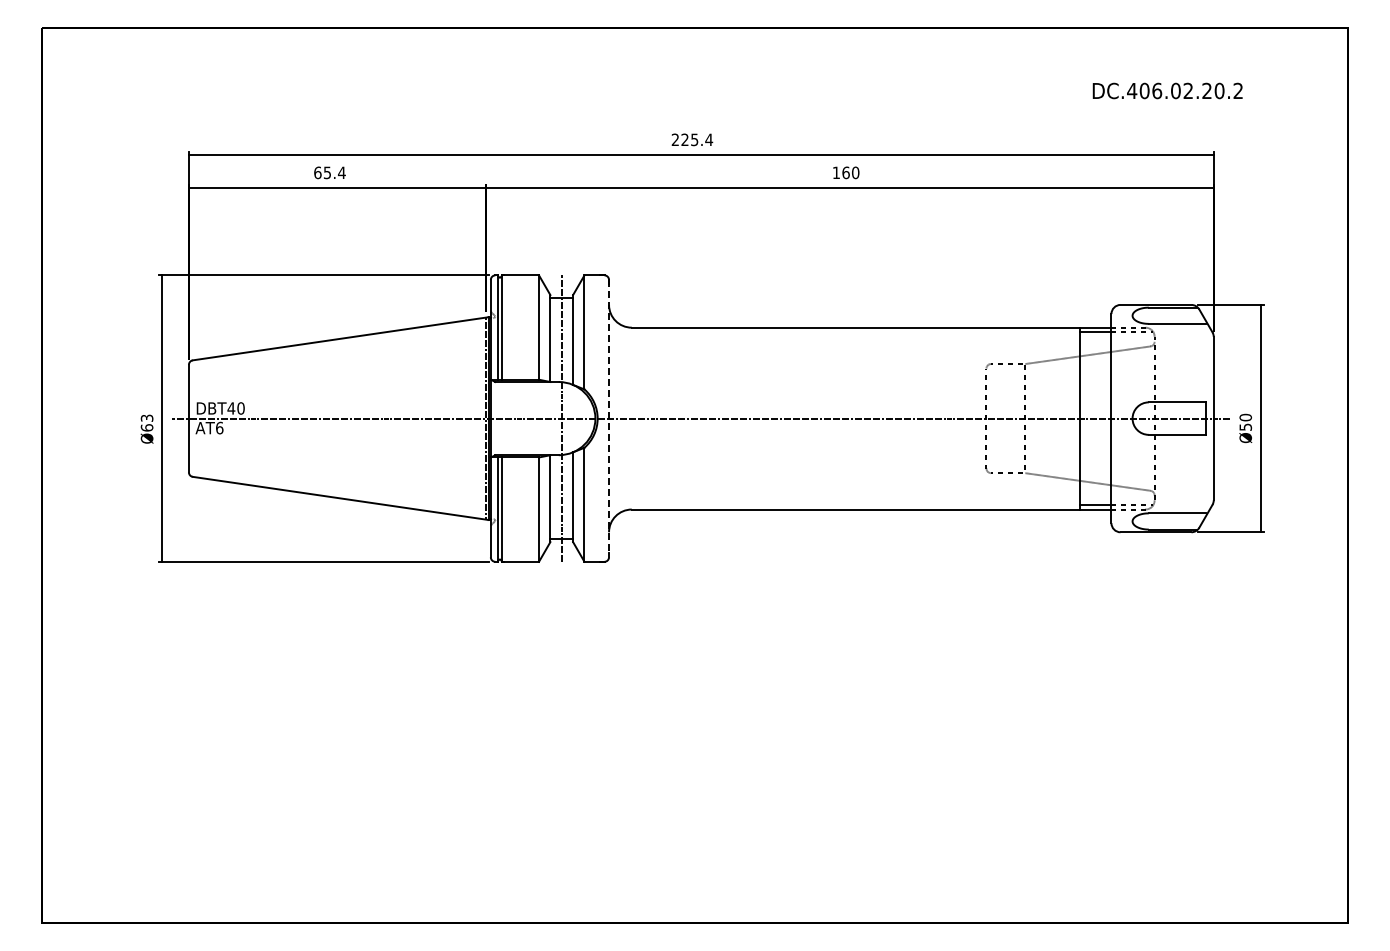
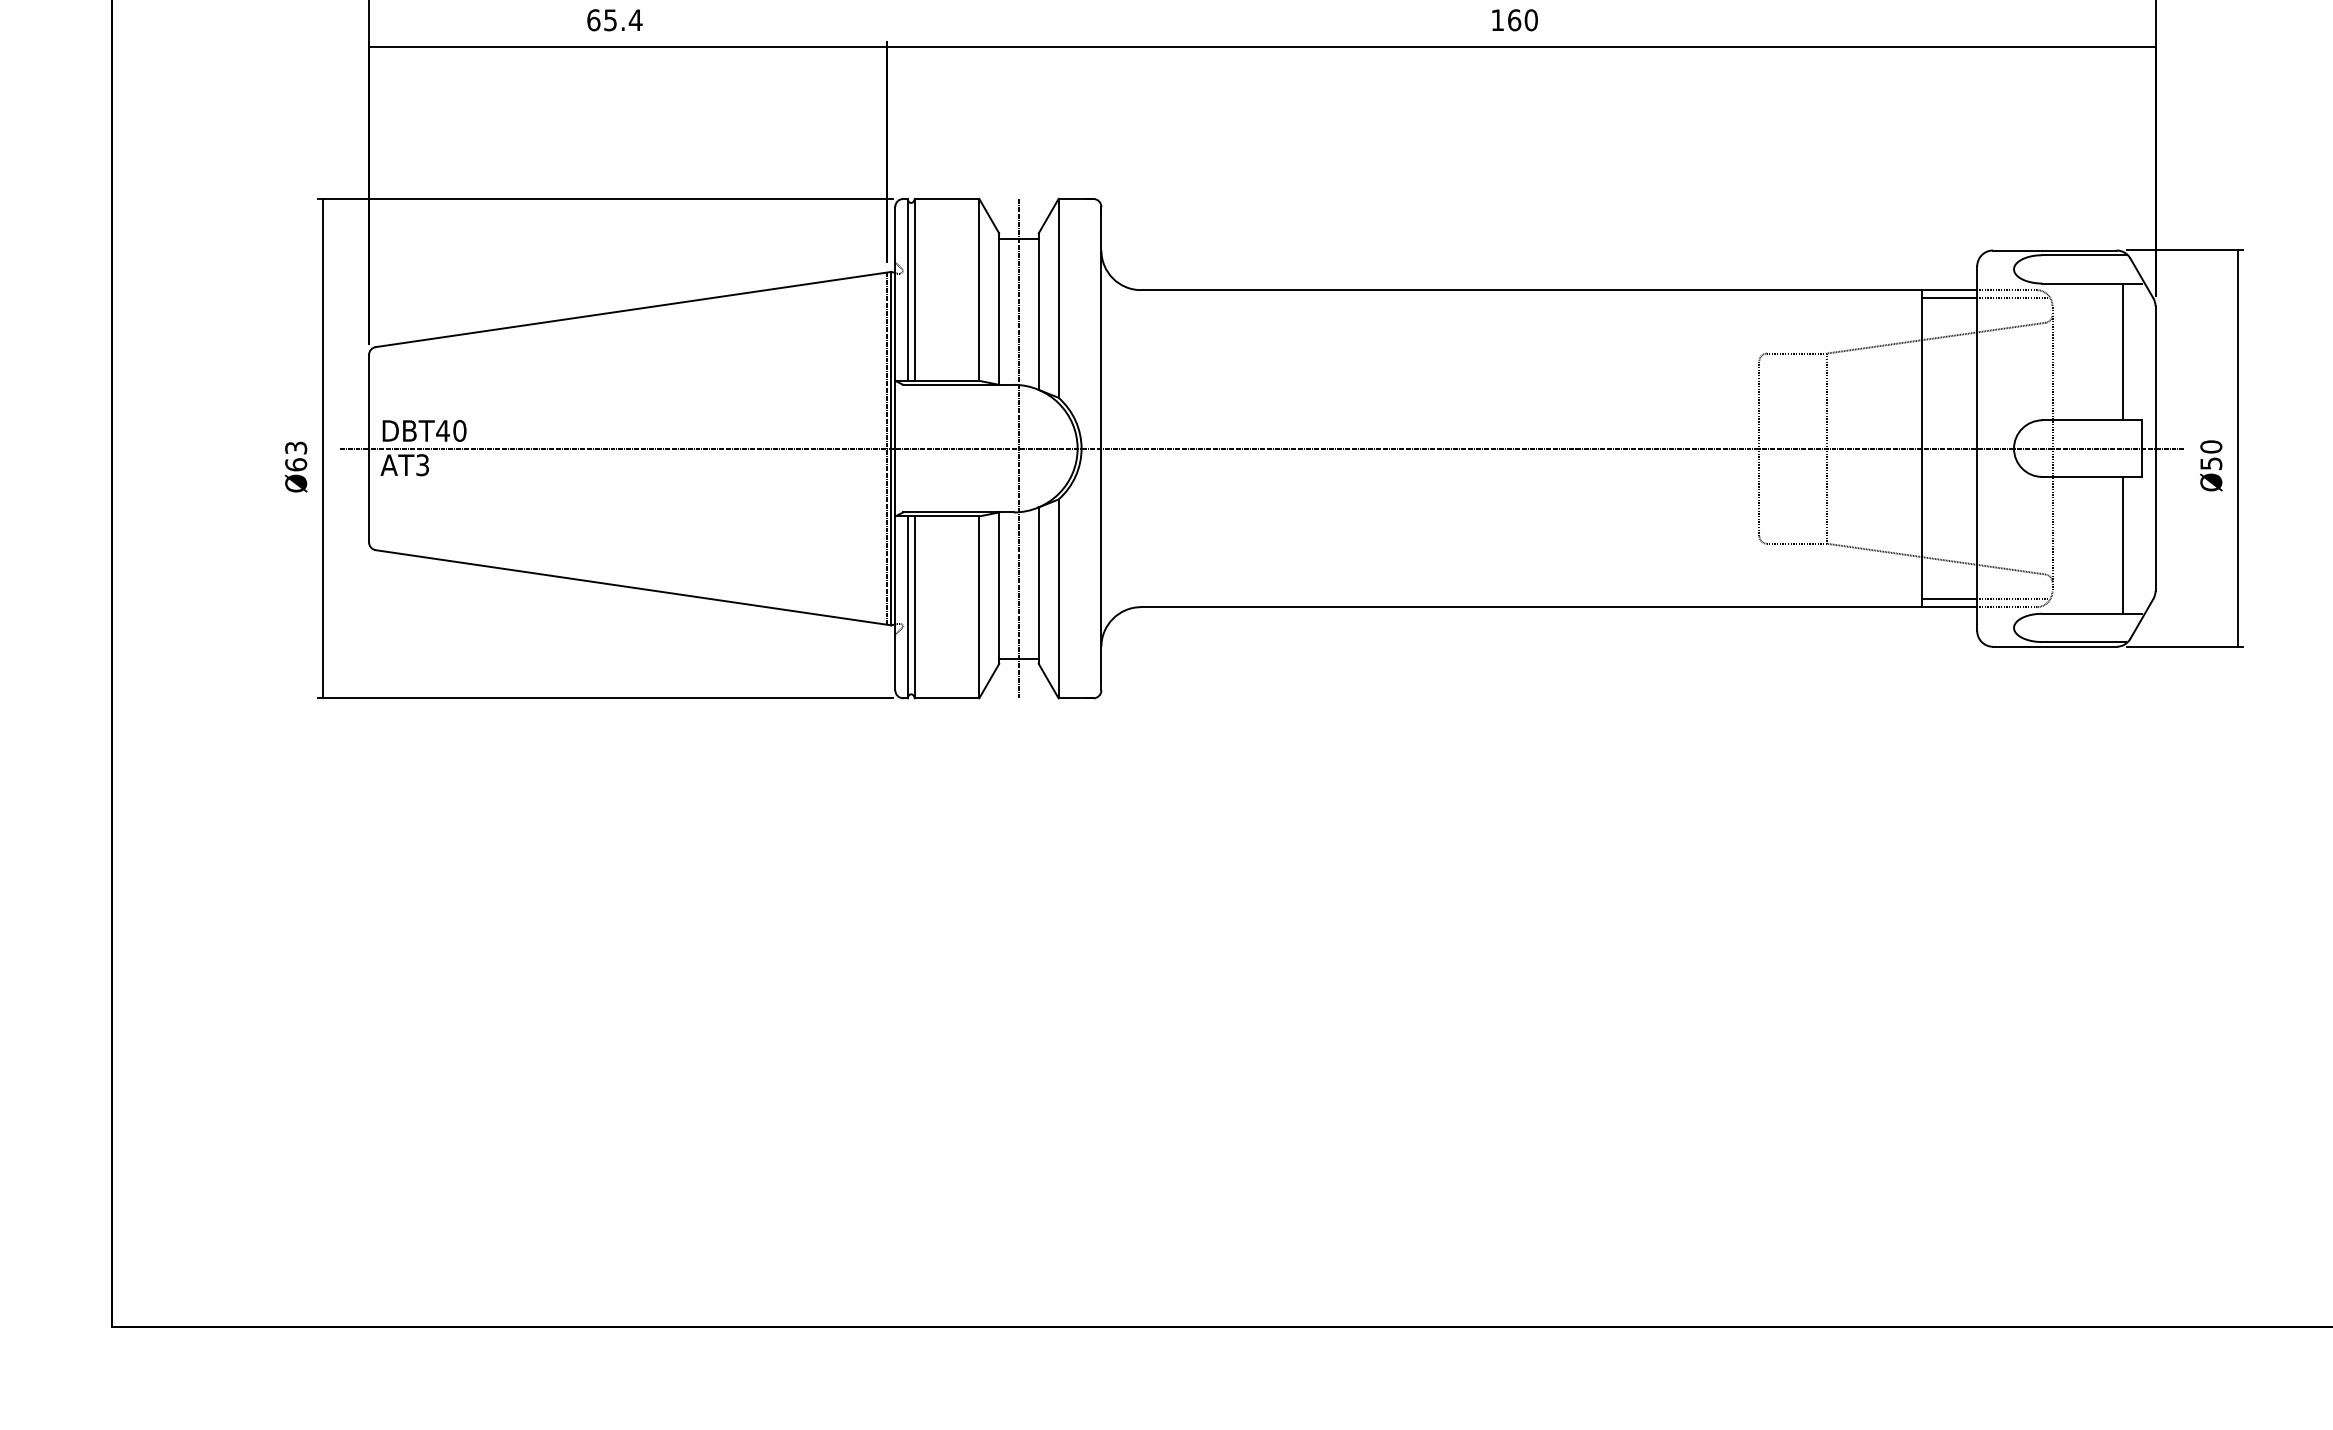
line: (1195, 362) -> (2123, 350), added
line: (609, 416) -> (1102, 444), dashed -> solid
text: (219, 427) -> (422, 464), AT6 -> AT3
line: (1195, 473) -> (2123, 544), added

